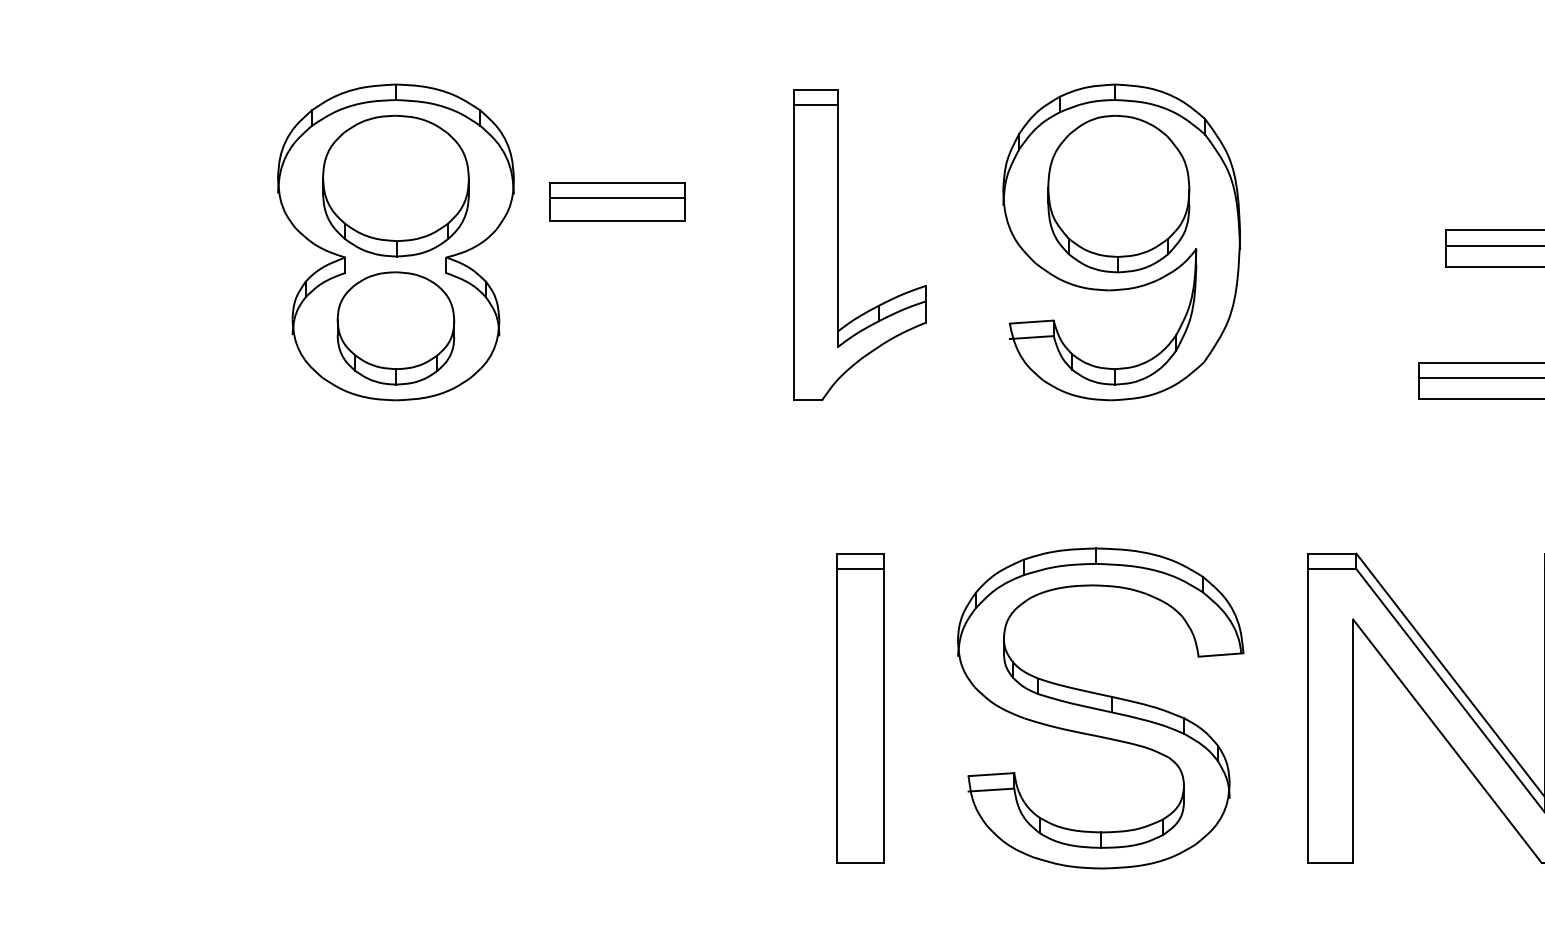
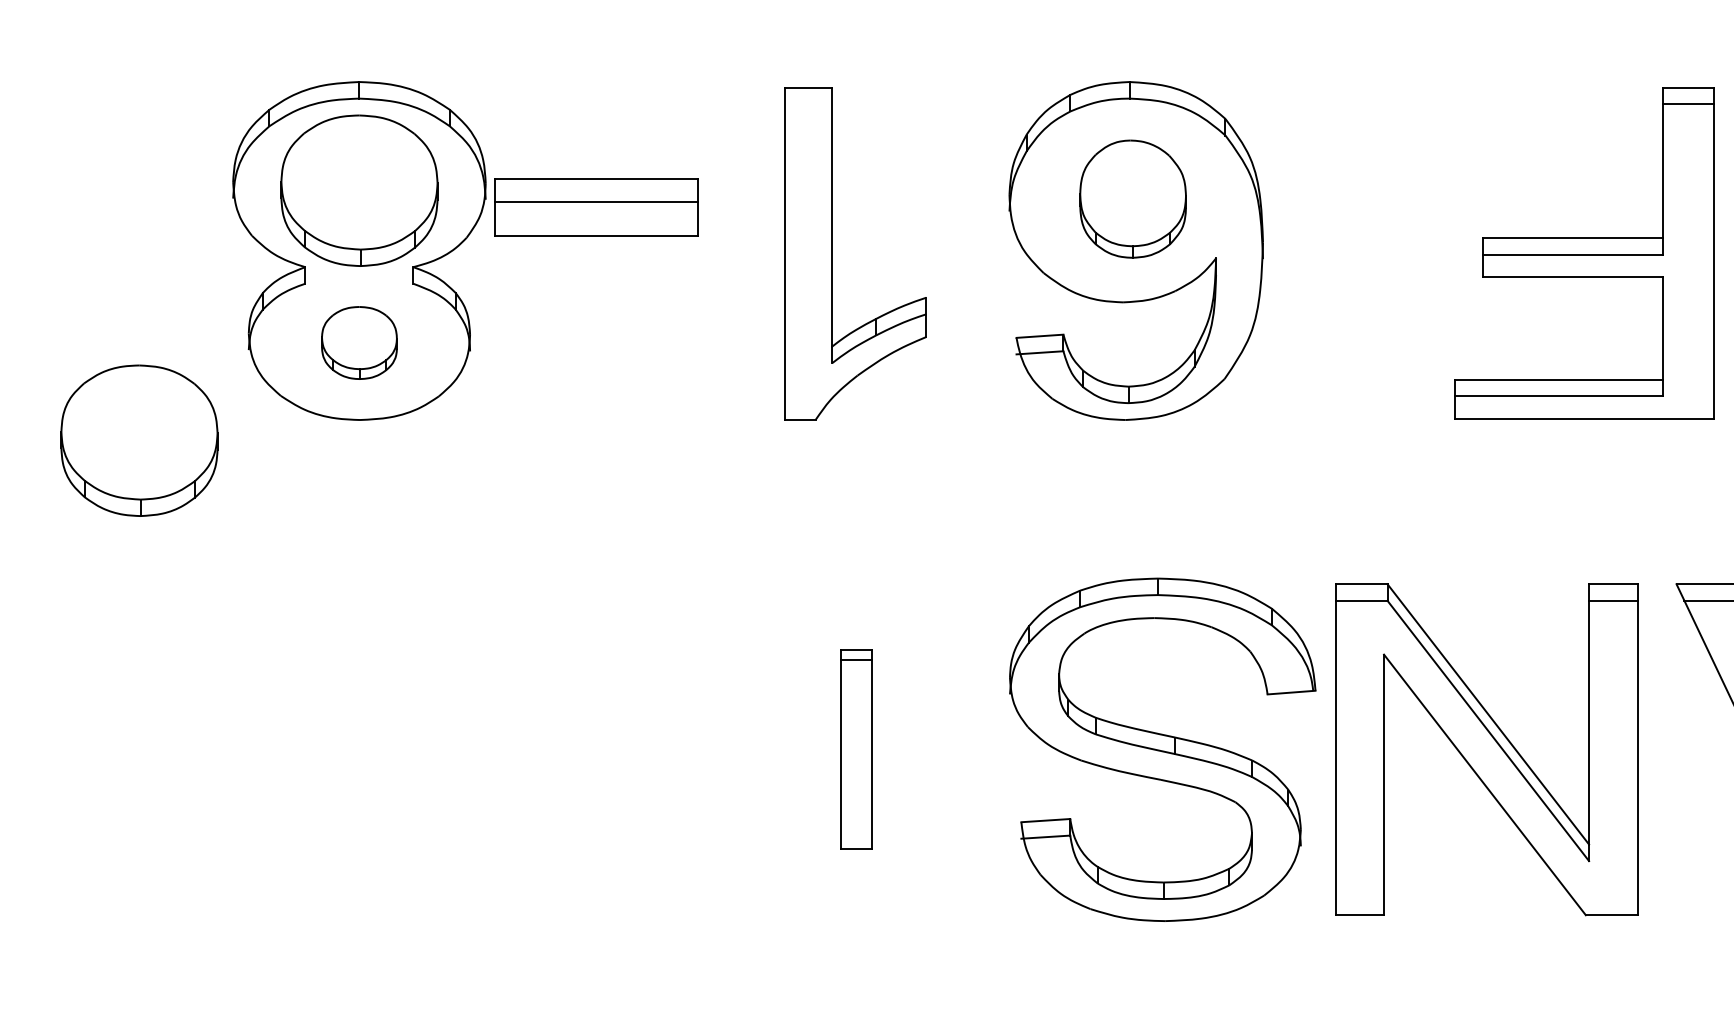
line: (815, 105) -> (808, 104), removed
part: (1118, 193) -> (1132, 198), size x0.7
part: (617, 201) -> (596, 207), size x1.4
part: (395, 327) -> (359, 342), size x0.6
part: (190, 419) -> (139, 440), added
part: (860, 708) -> (856, 749), size x0.6
part: (1100, 708) -> (1162, 749), moved

